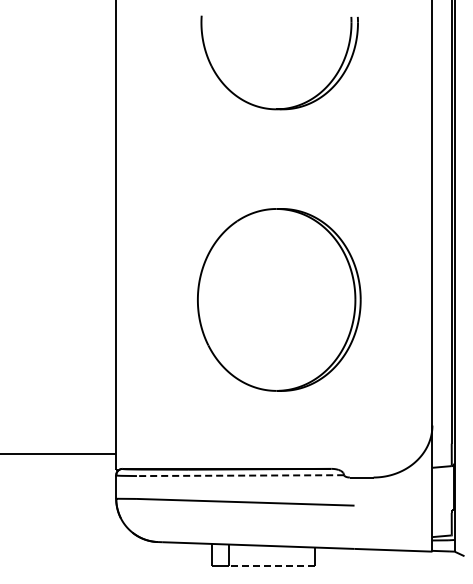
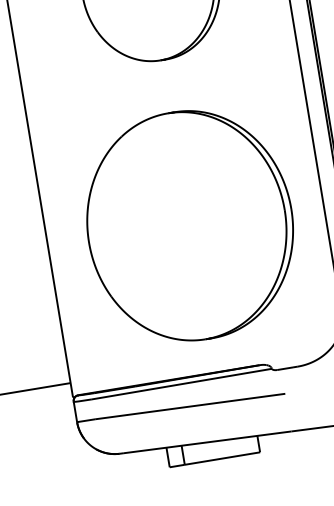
part: (279, 299) -> (190, 225), size x1.43
line: (240, 475) -> (181, 384), dashed -> solid
line: (271, 566) -> (221, 458), dashed -> solid

